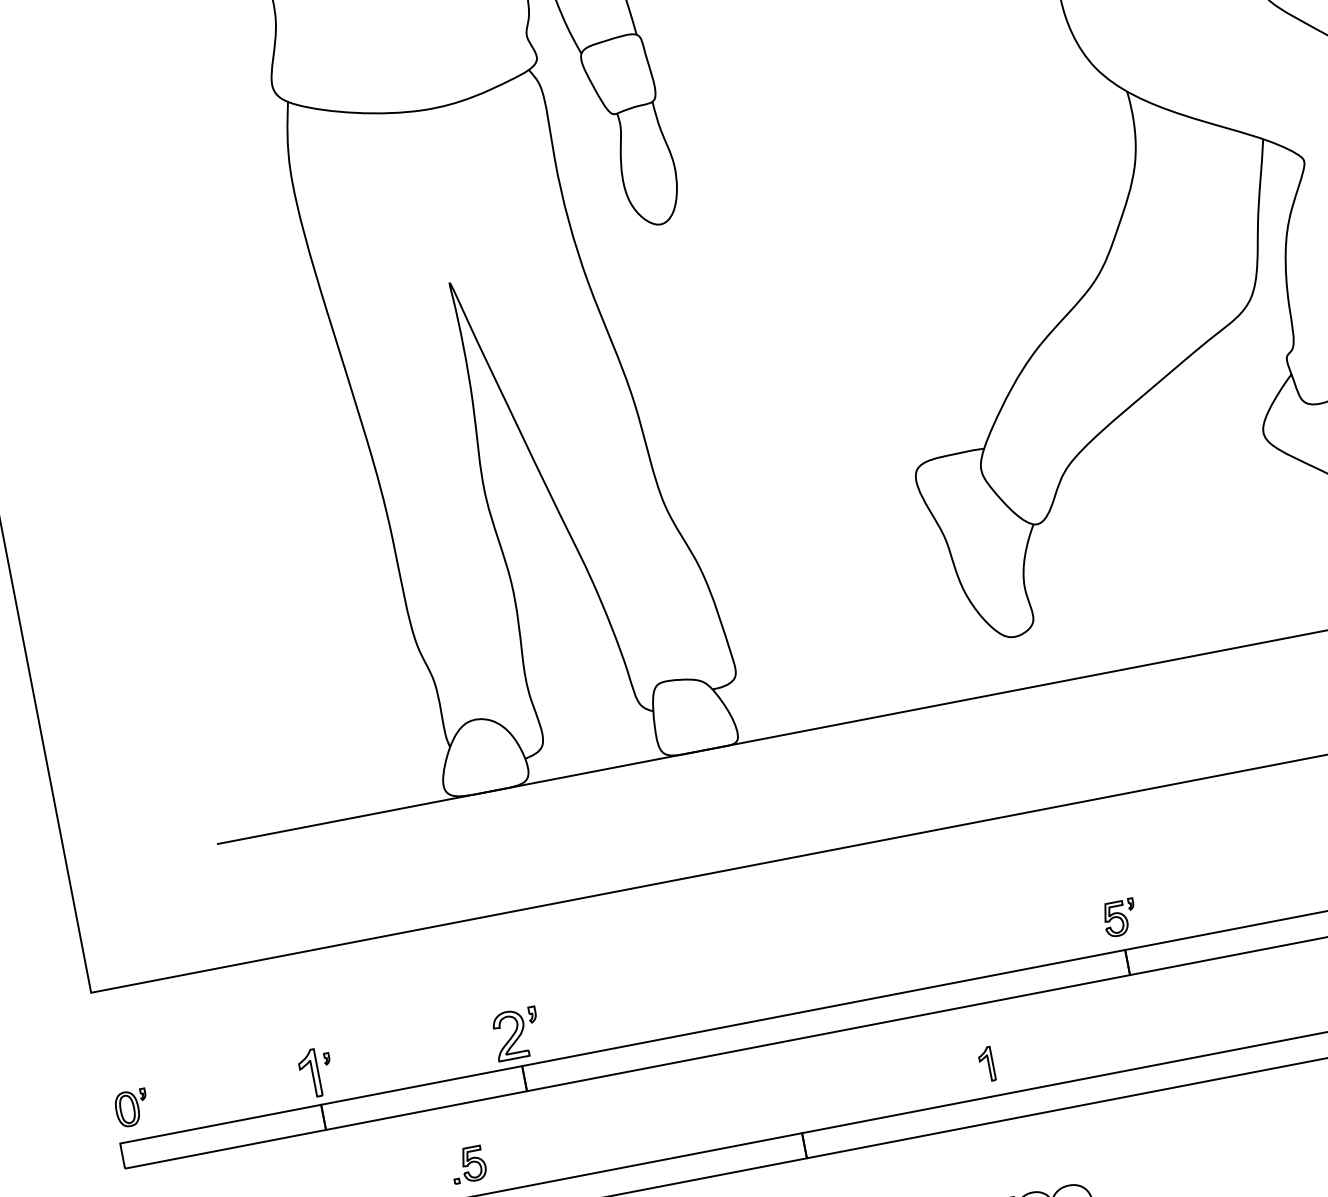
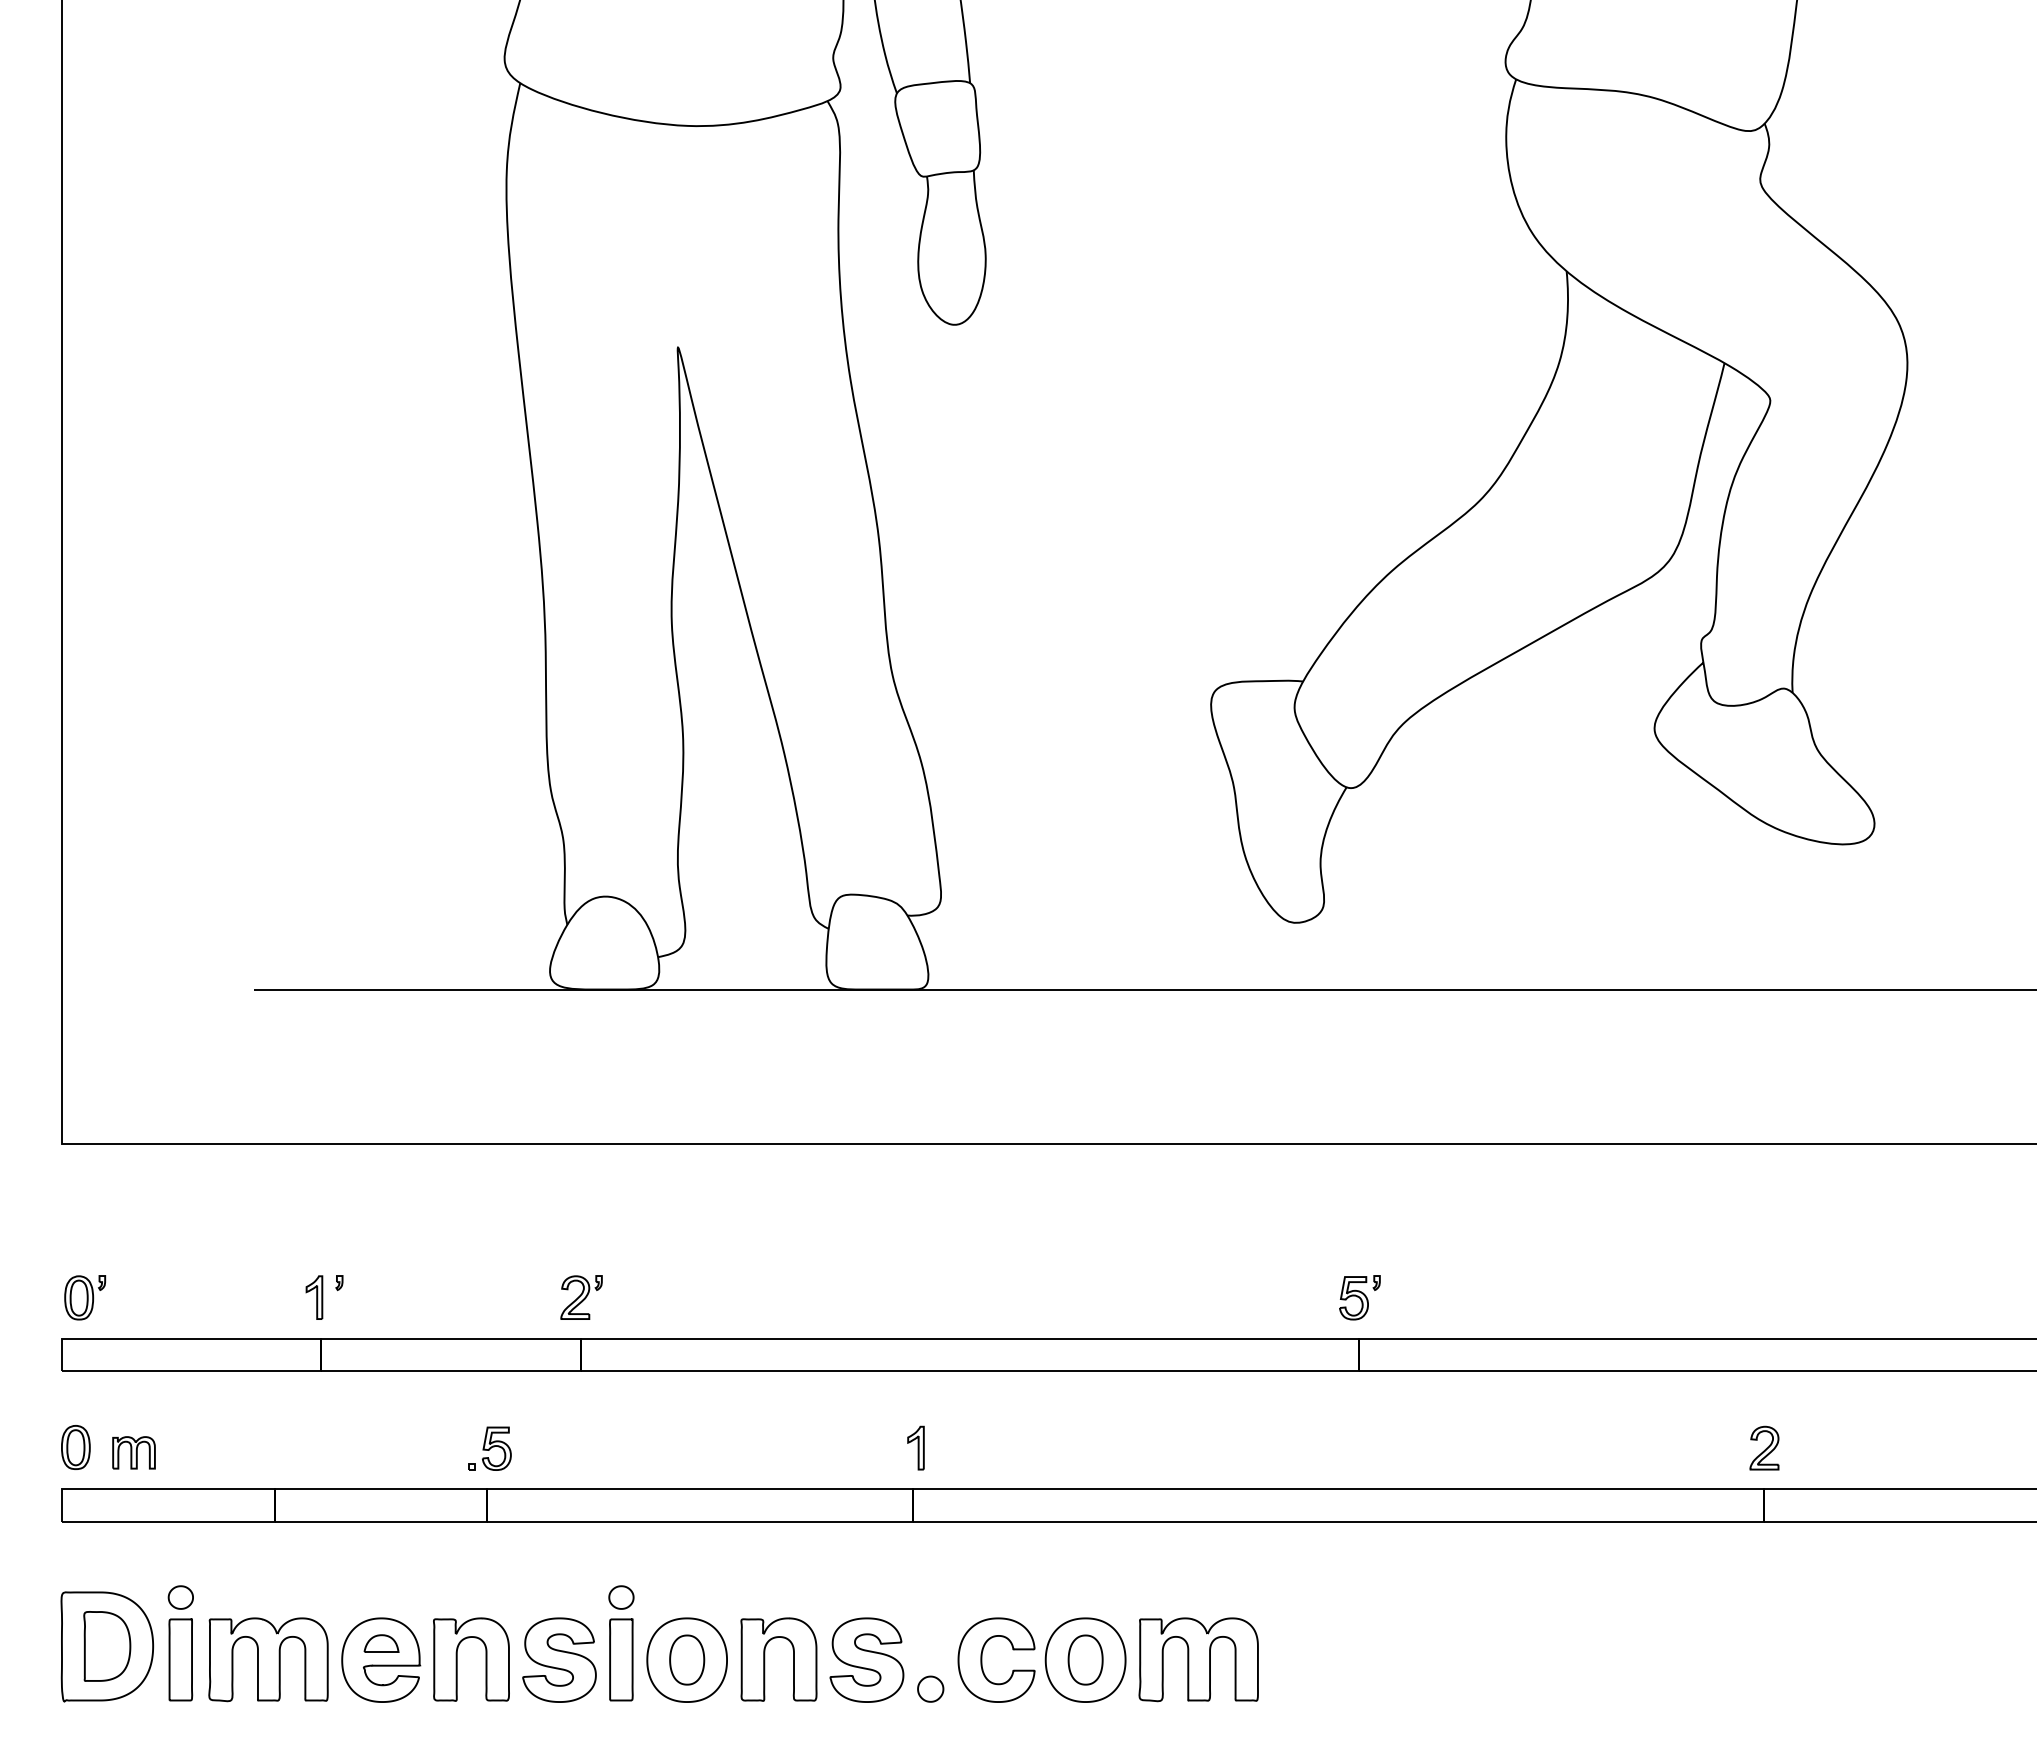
part: (516, 1033) -> (581, 1297), size x0.71
part: (986, 1064) -> (915, 1447), moved
part: (309, 1073) -> (314, 1297), size x0.71

